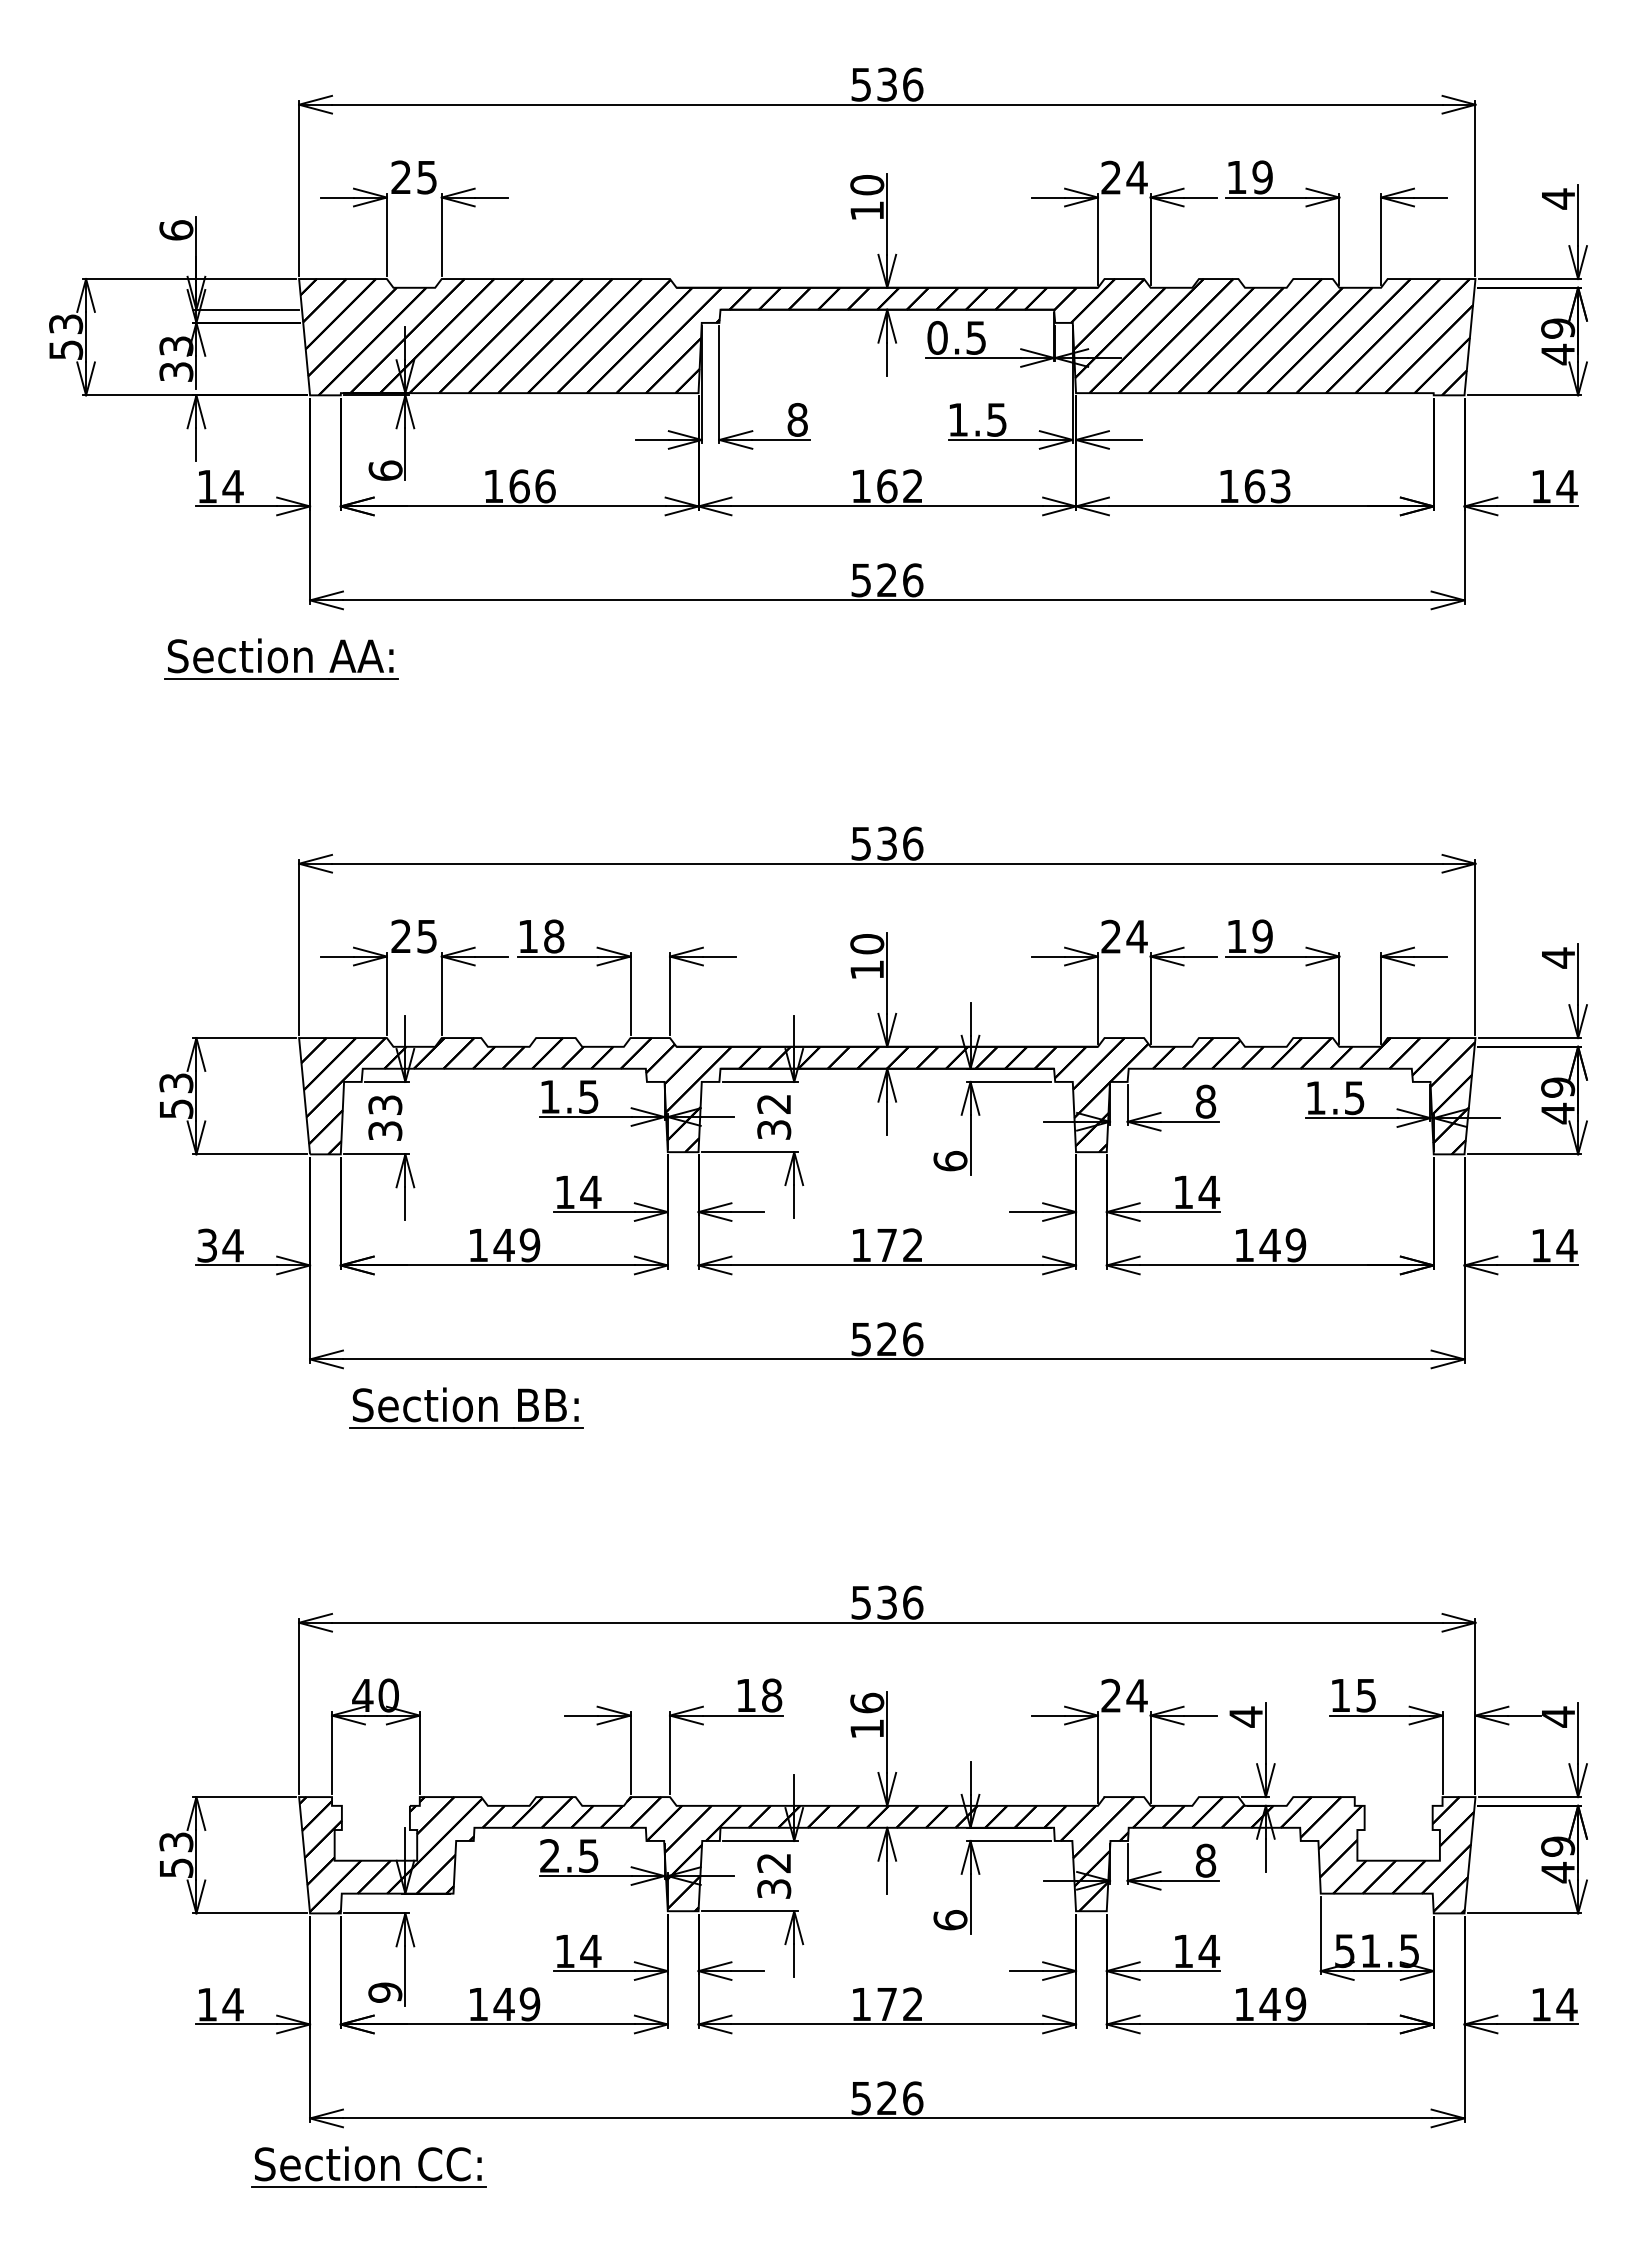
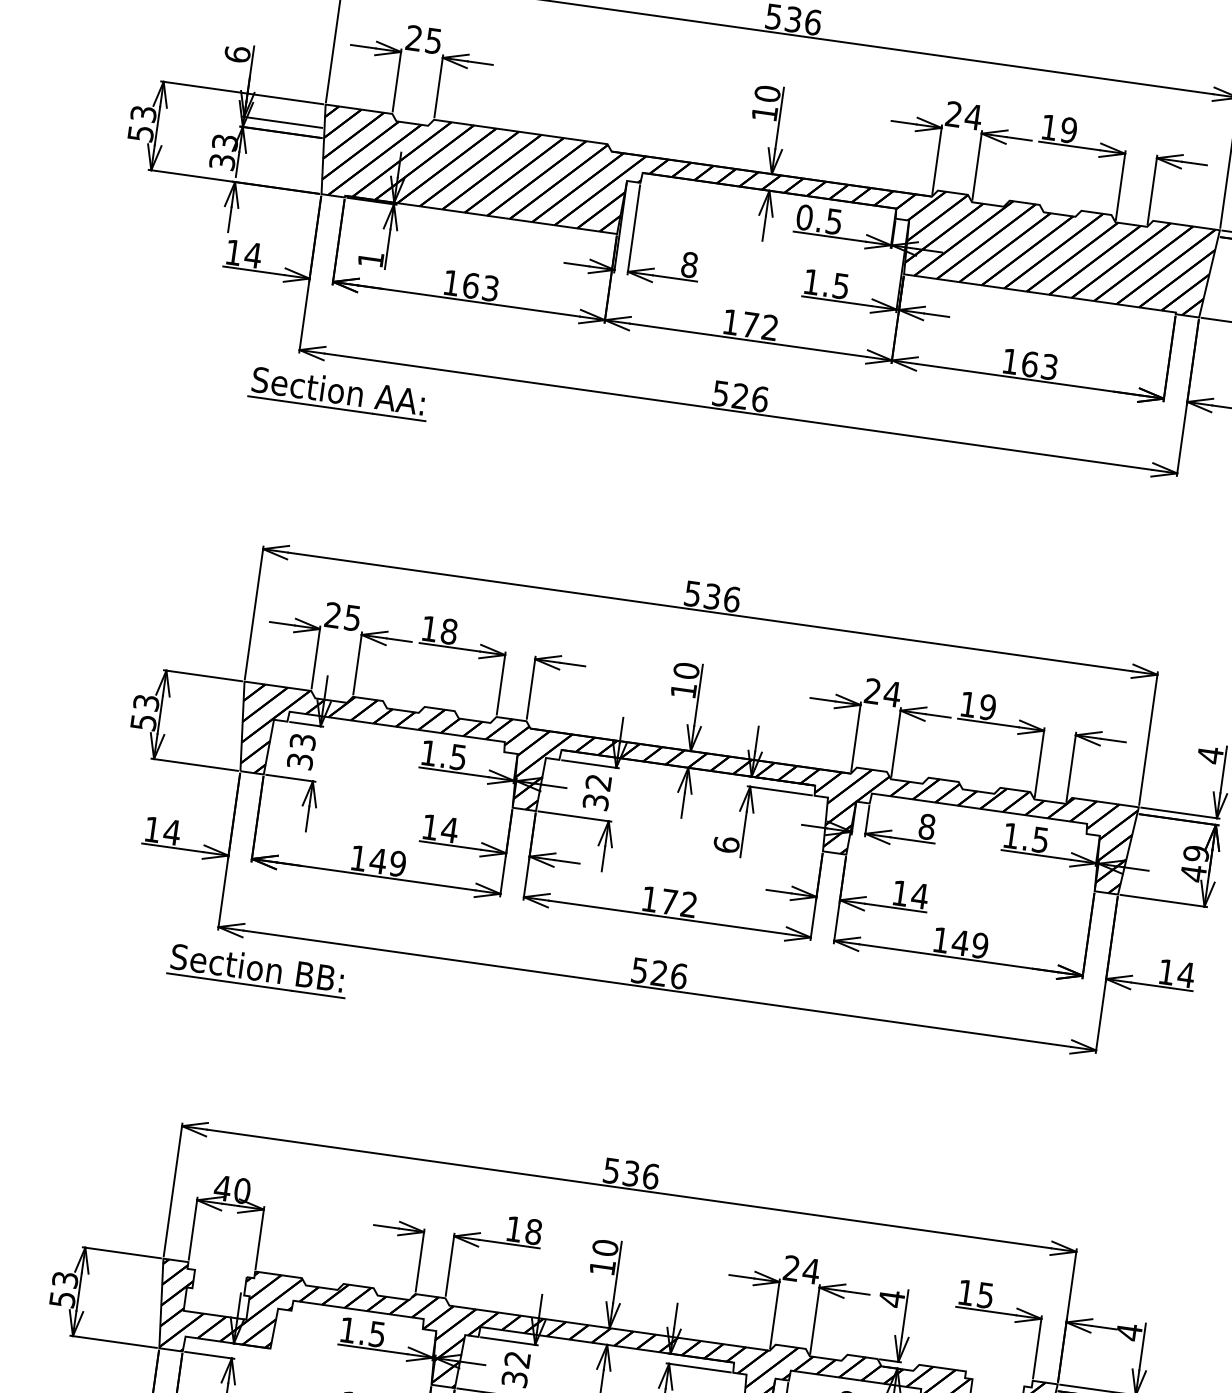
text: (385, 470) -> (370, 259), 6 -> 1
text: (545, 486) -> (490, 288), 166 -> 163
text: (887, 486) -> (750, 325), 162 -> 172
part: (281, 658) -> (338, 392), moved
text: (206, 1245) -> (151, 829), 34 -> 14
part: (466, 1407) -> (257, 969), moved
text: (867, 1702) -> (605, 1247), 16 -> 10
text: (549, 1855) -> (347, 1329), 2.5 -> 1.5

